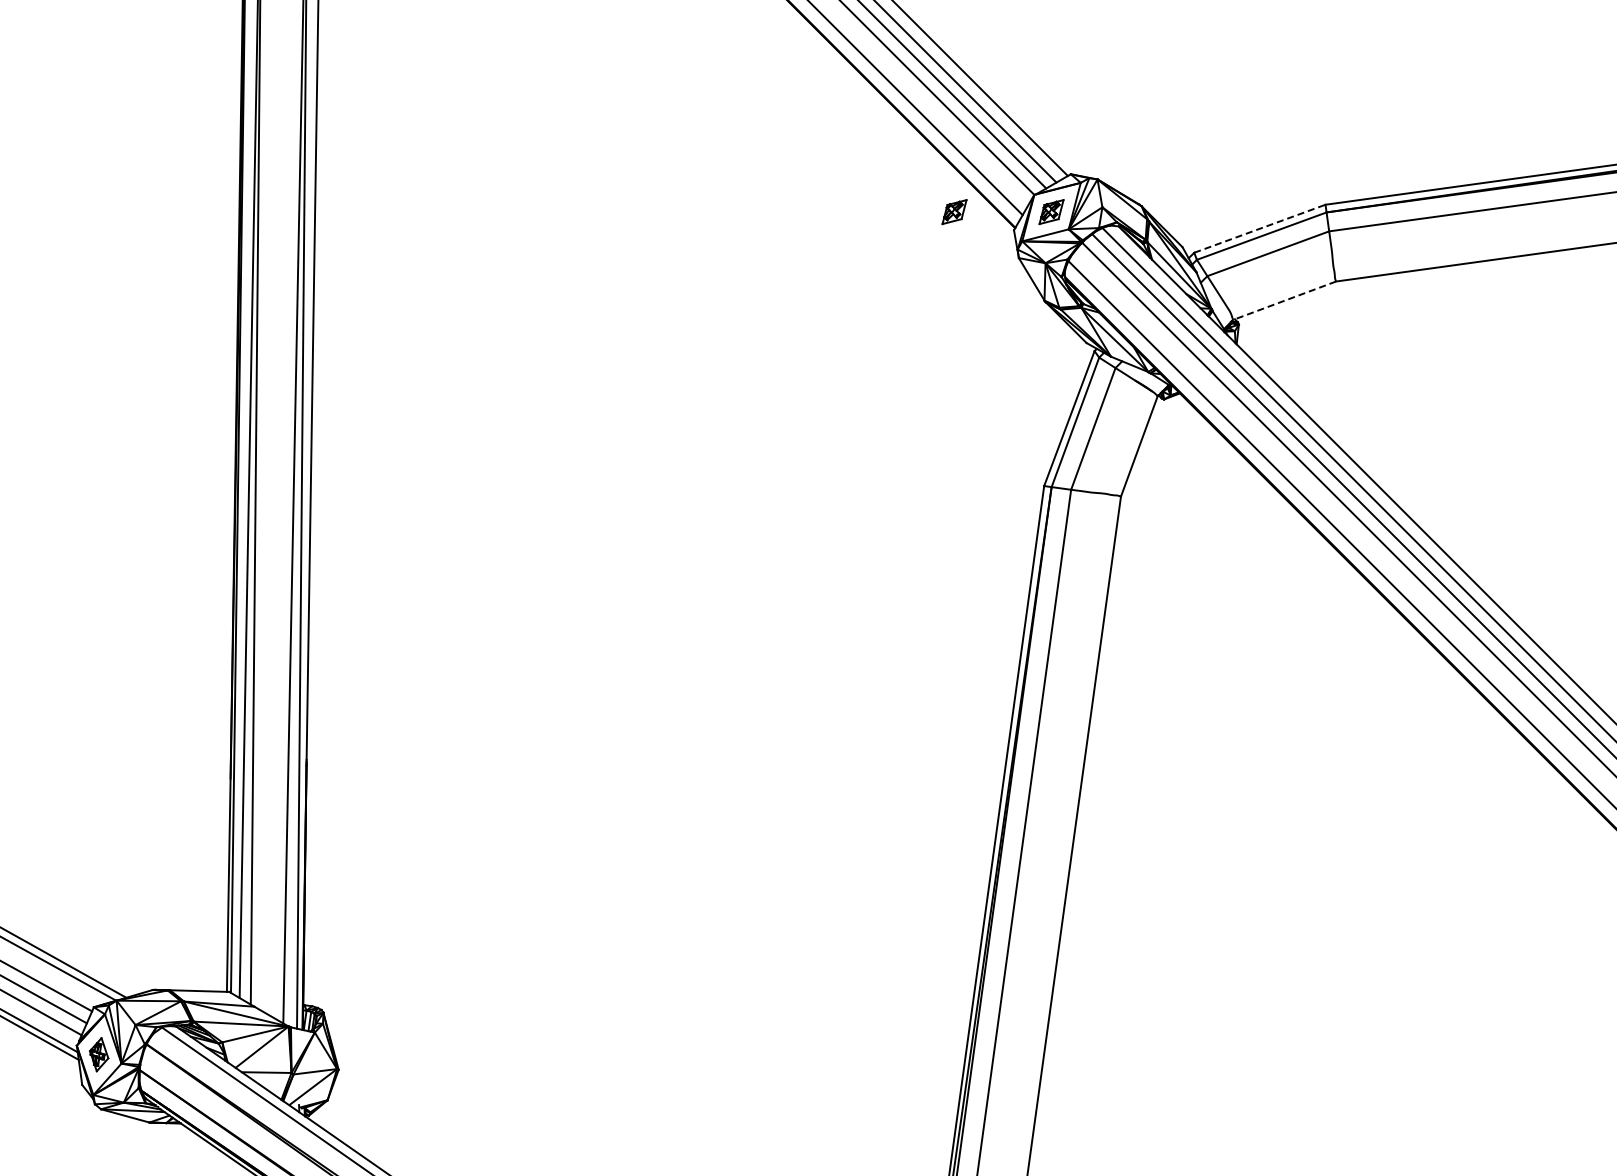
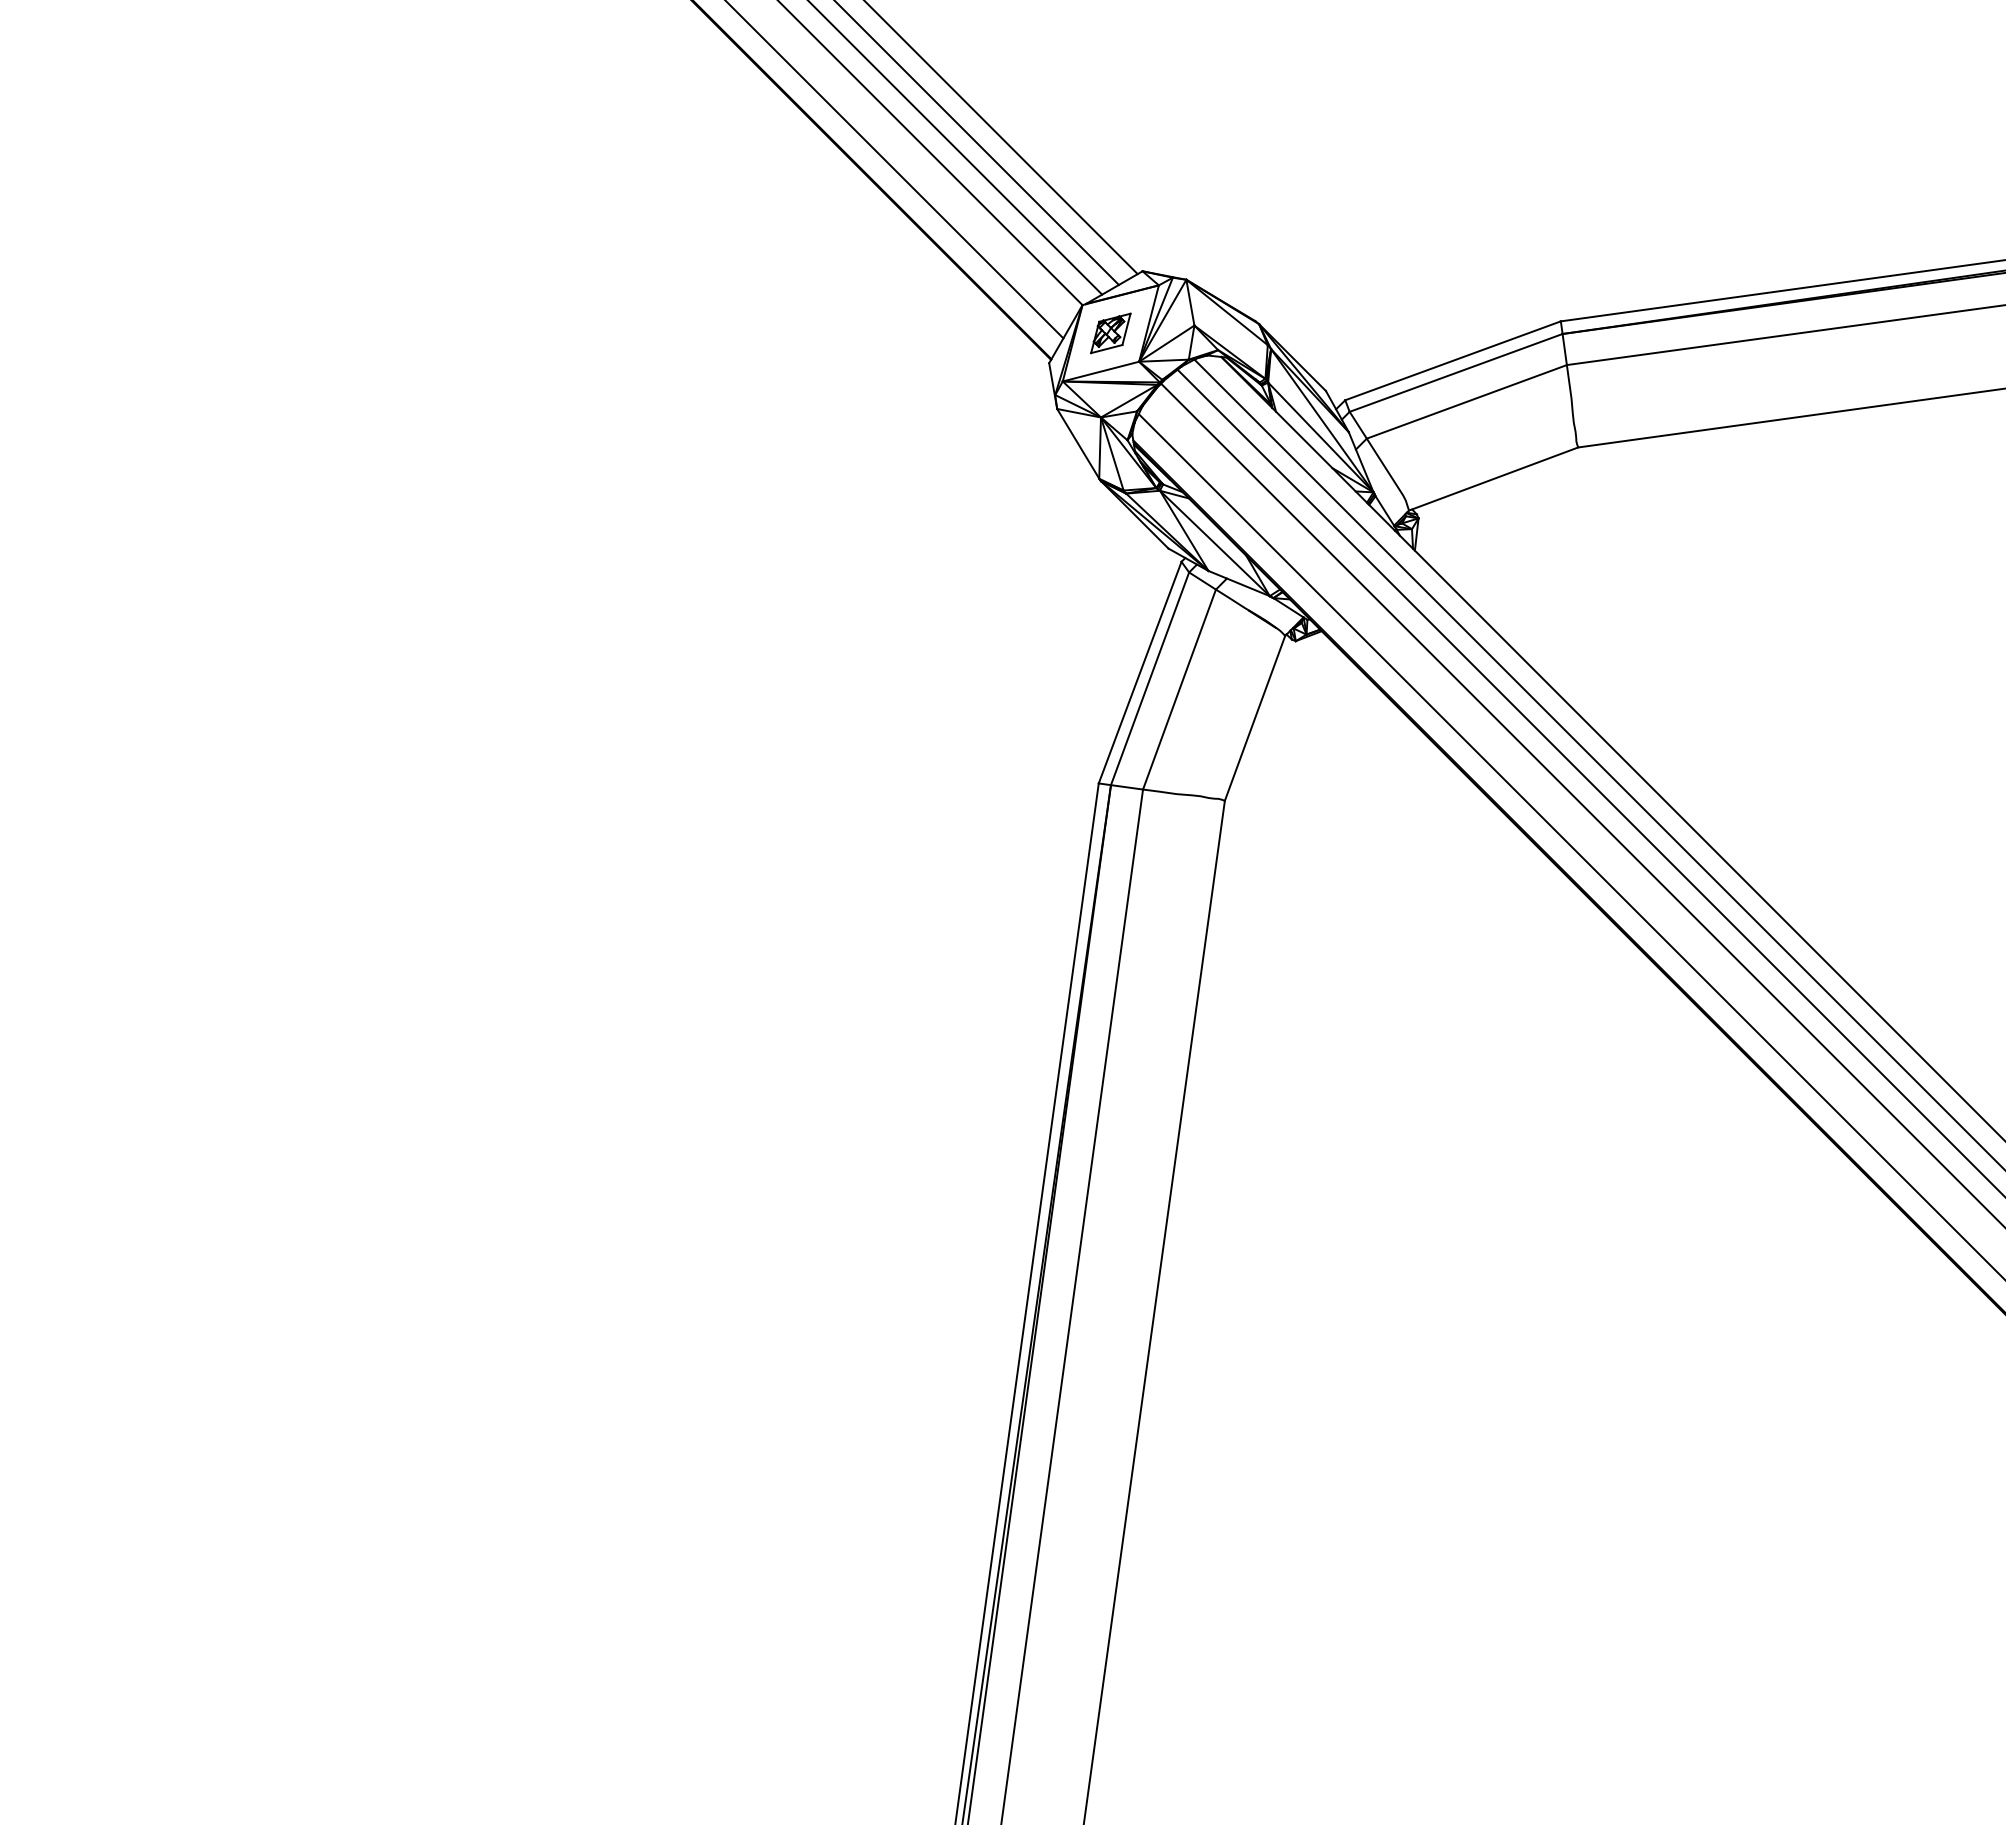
part: (954, 212) -> (951, 334), removed
line: (1259, 228) -> (1452, 360), dashed -> solid
line: (1284, 300) -> (1493, 478), dashed -> solid

